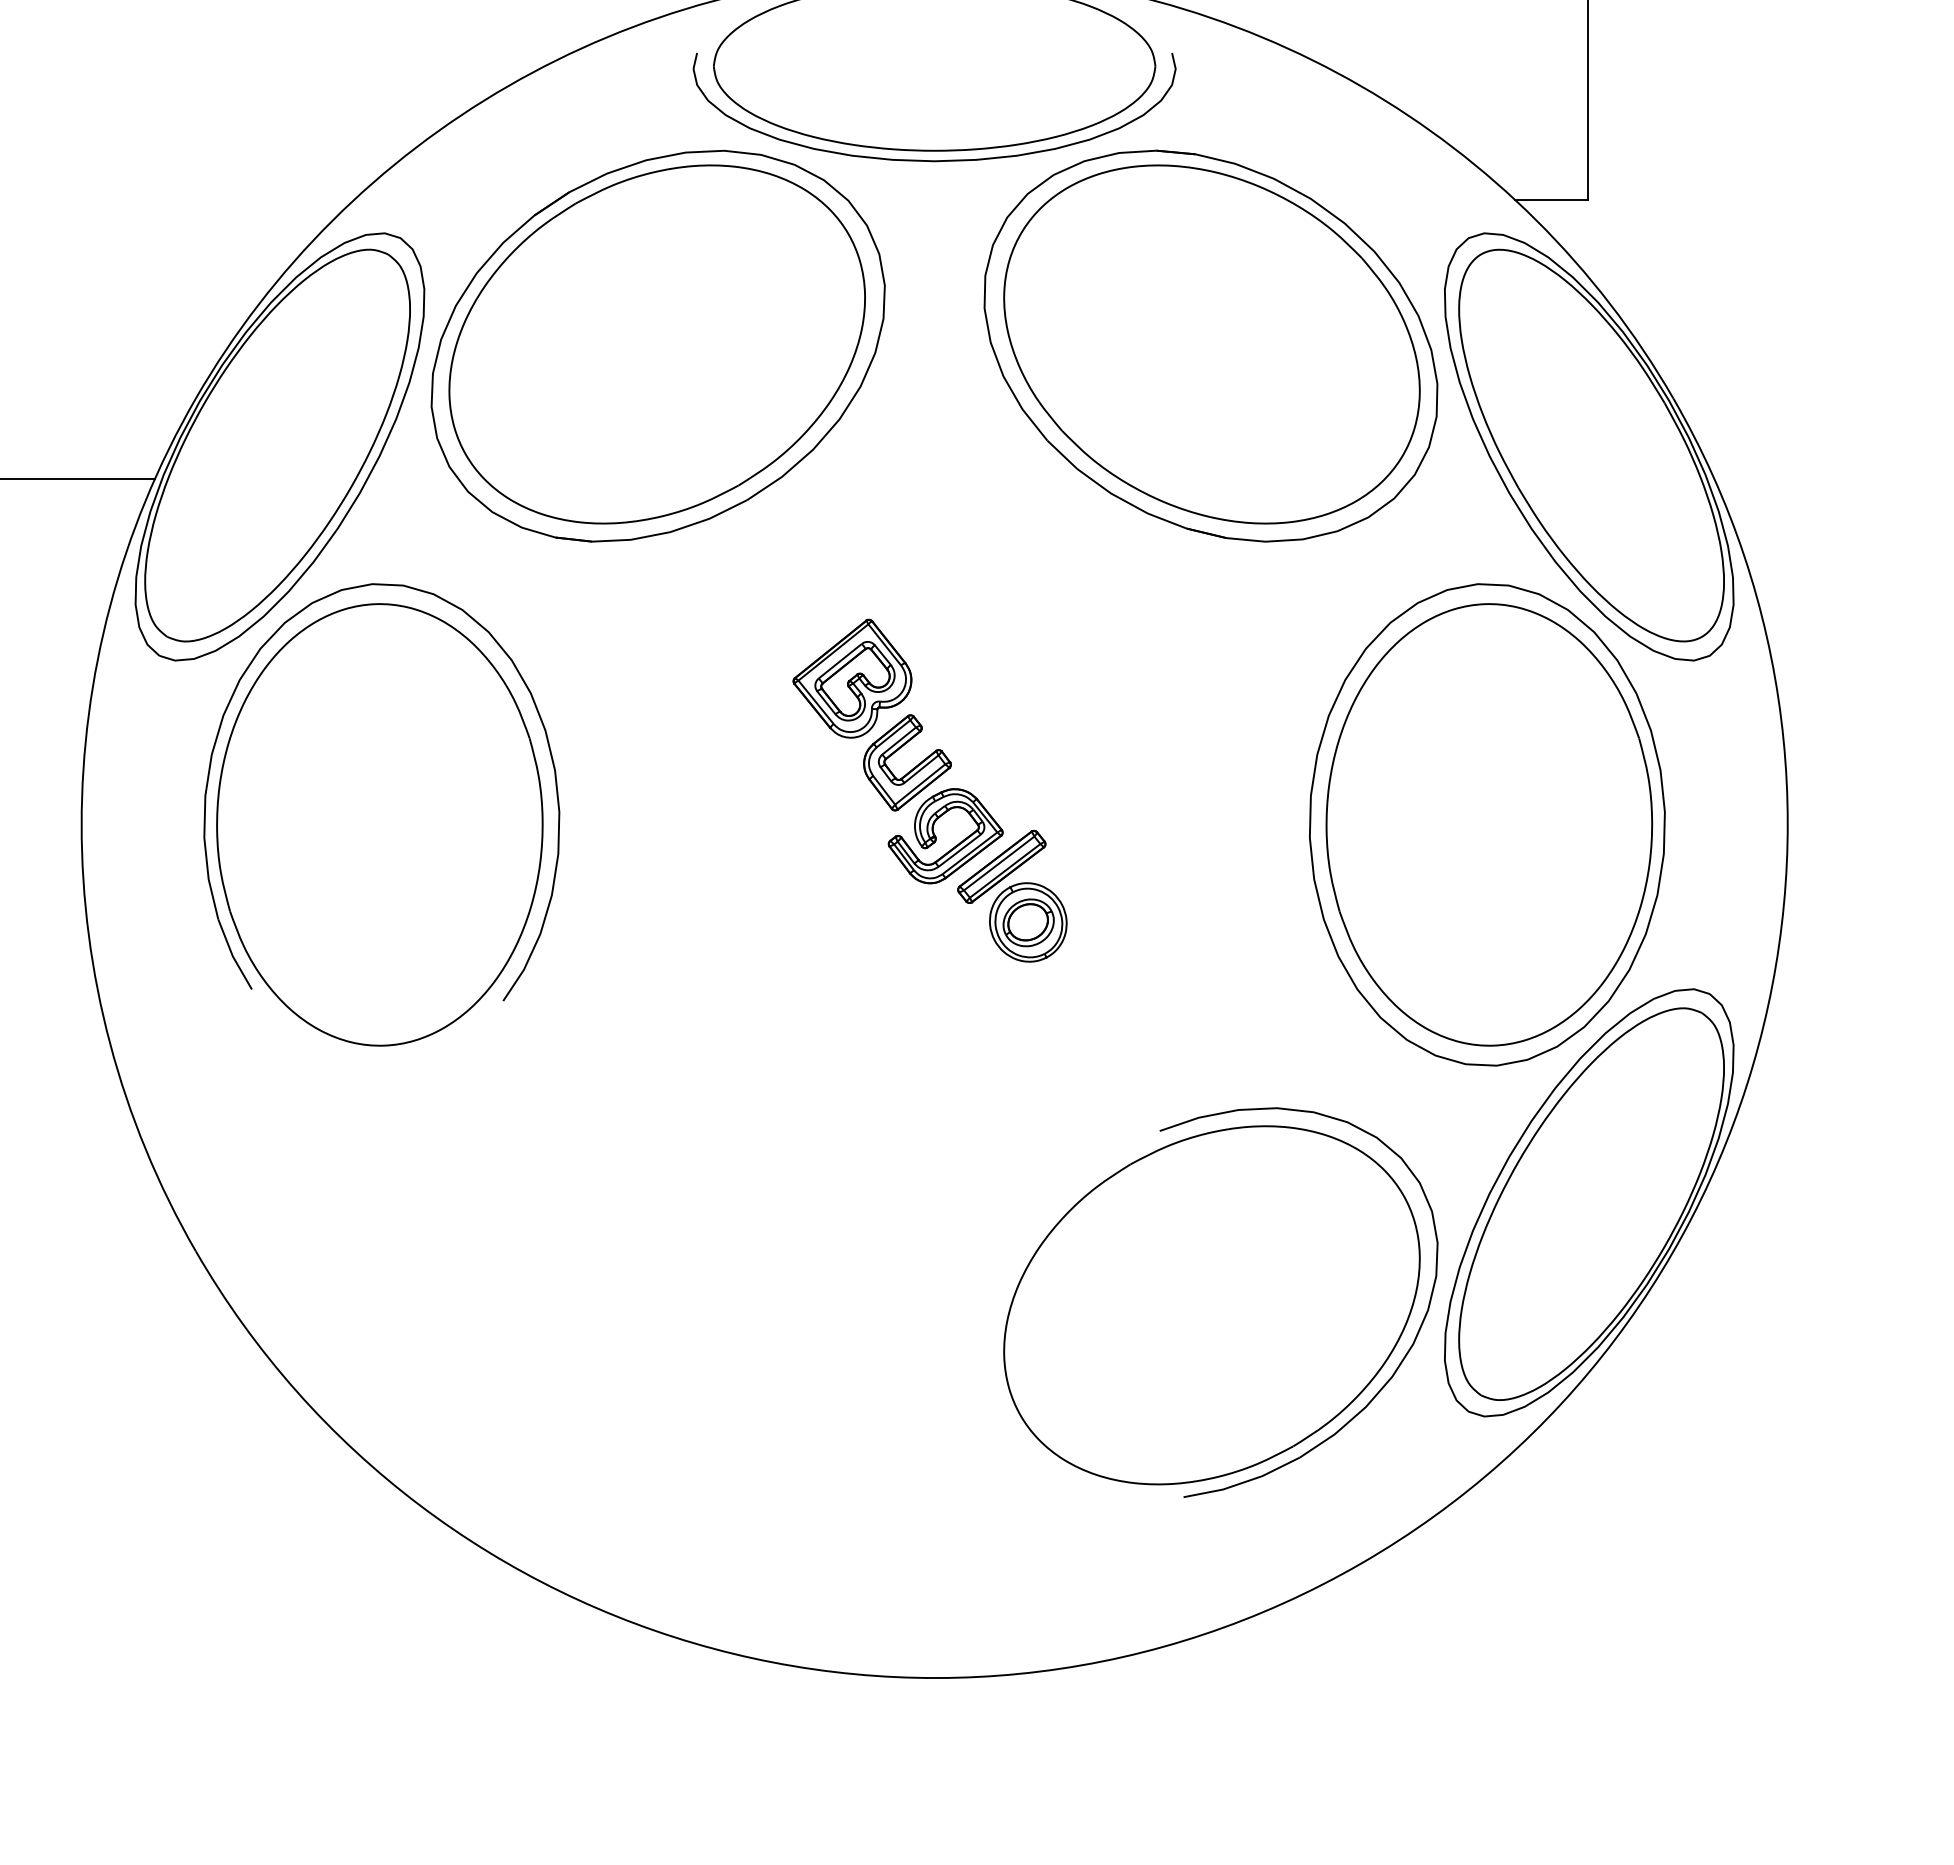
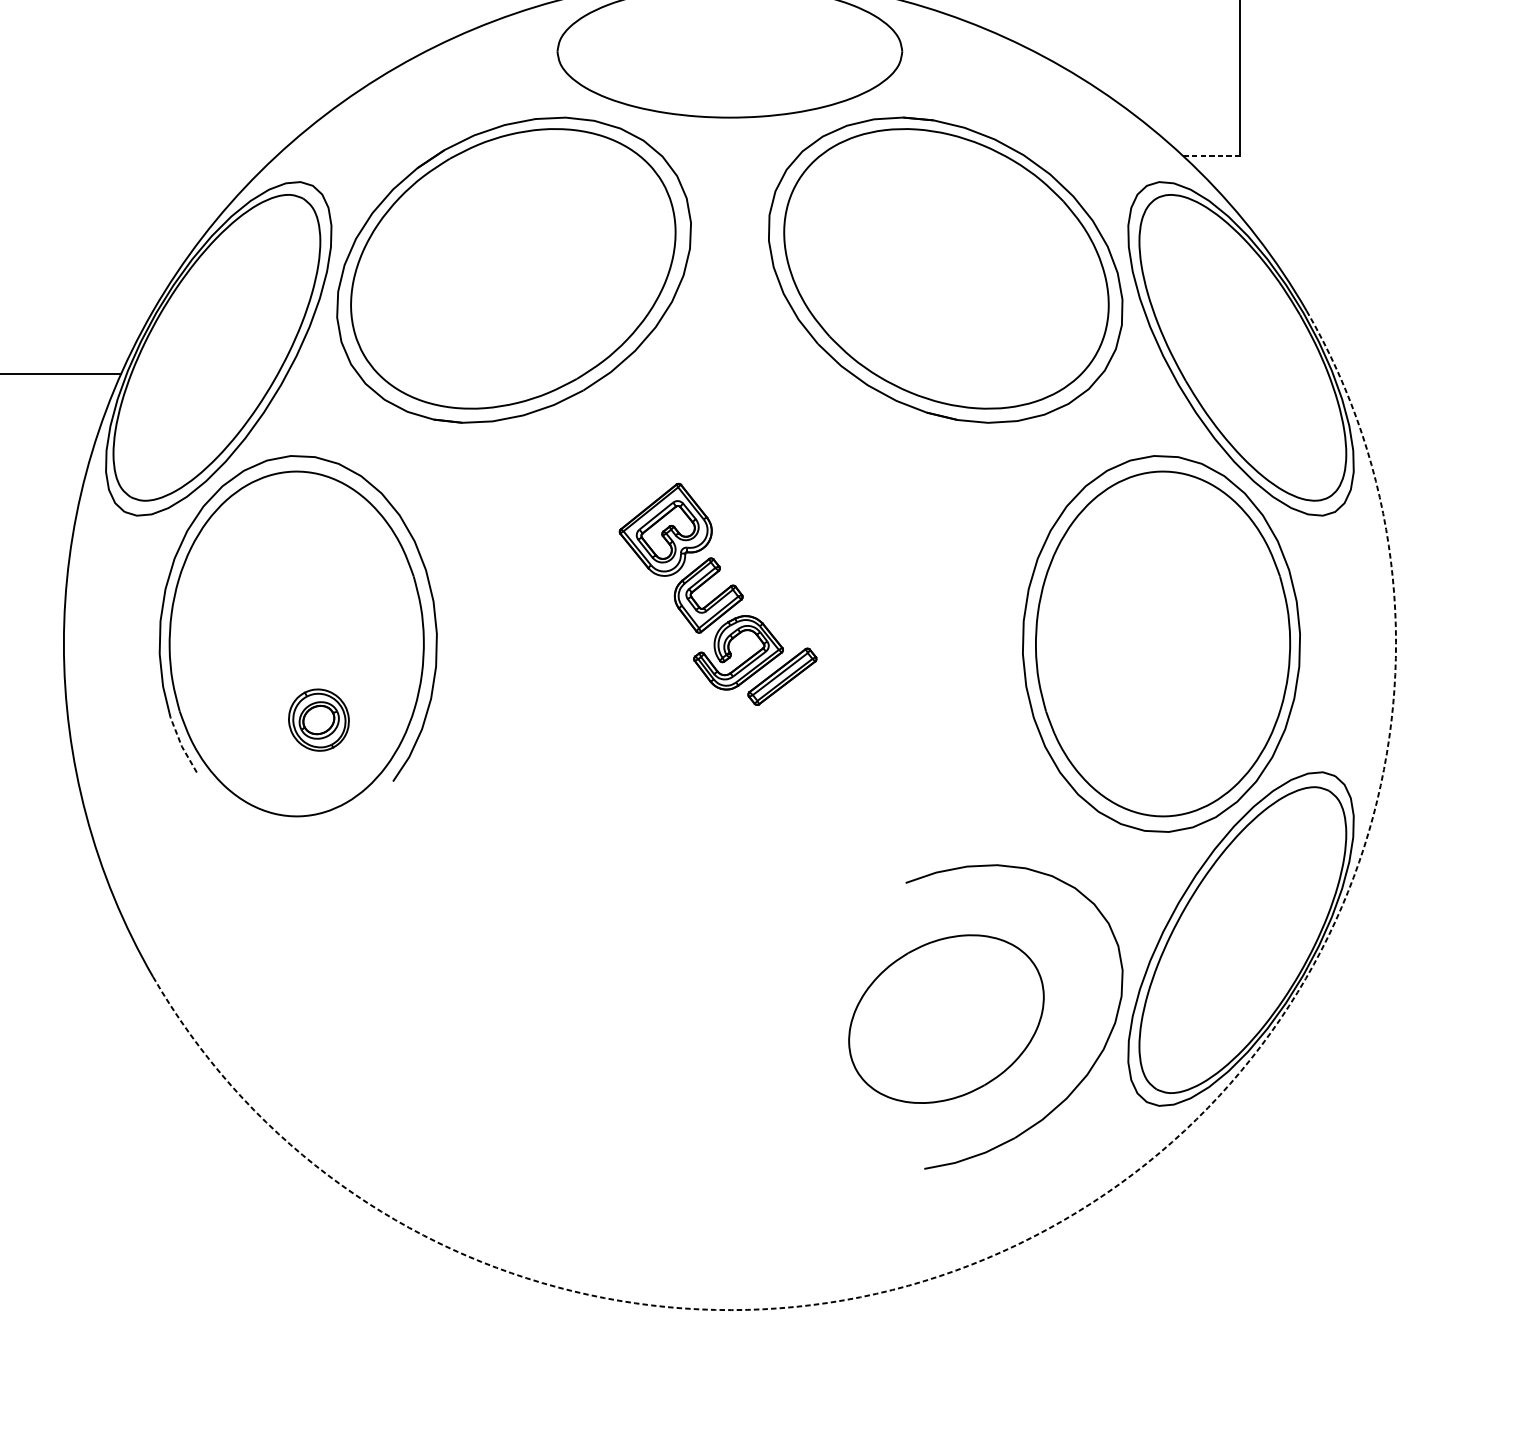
part: (934, 160) -> (729, 125), removed
line: (1551, 199) -> (1211, 155), solid -> dashed
part: (1028, 922) -> (319, 720), moved
line: (232, 956) -> (181, 746), solid -> dashed
part: (1211, 1305) -> (946, 1019), size x0.6
arc: (1361, 1563) -> (1063, 1220), solid -> dashed

